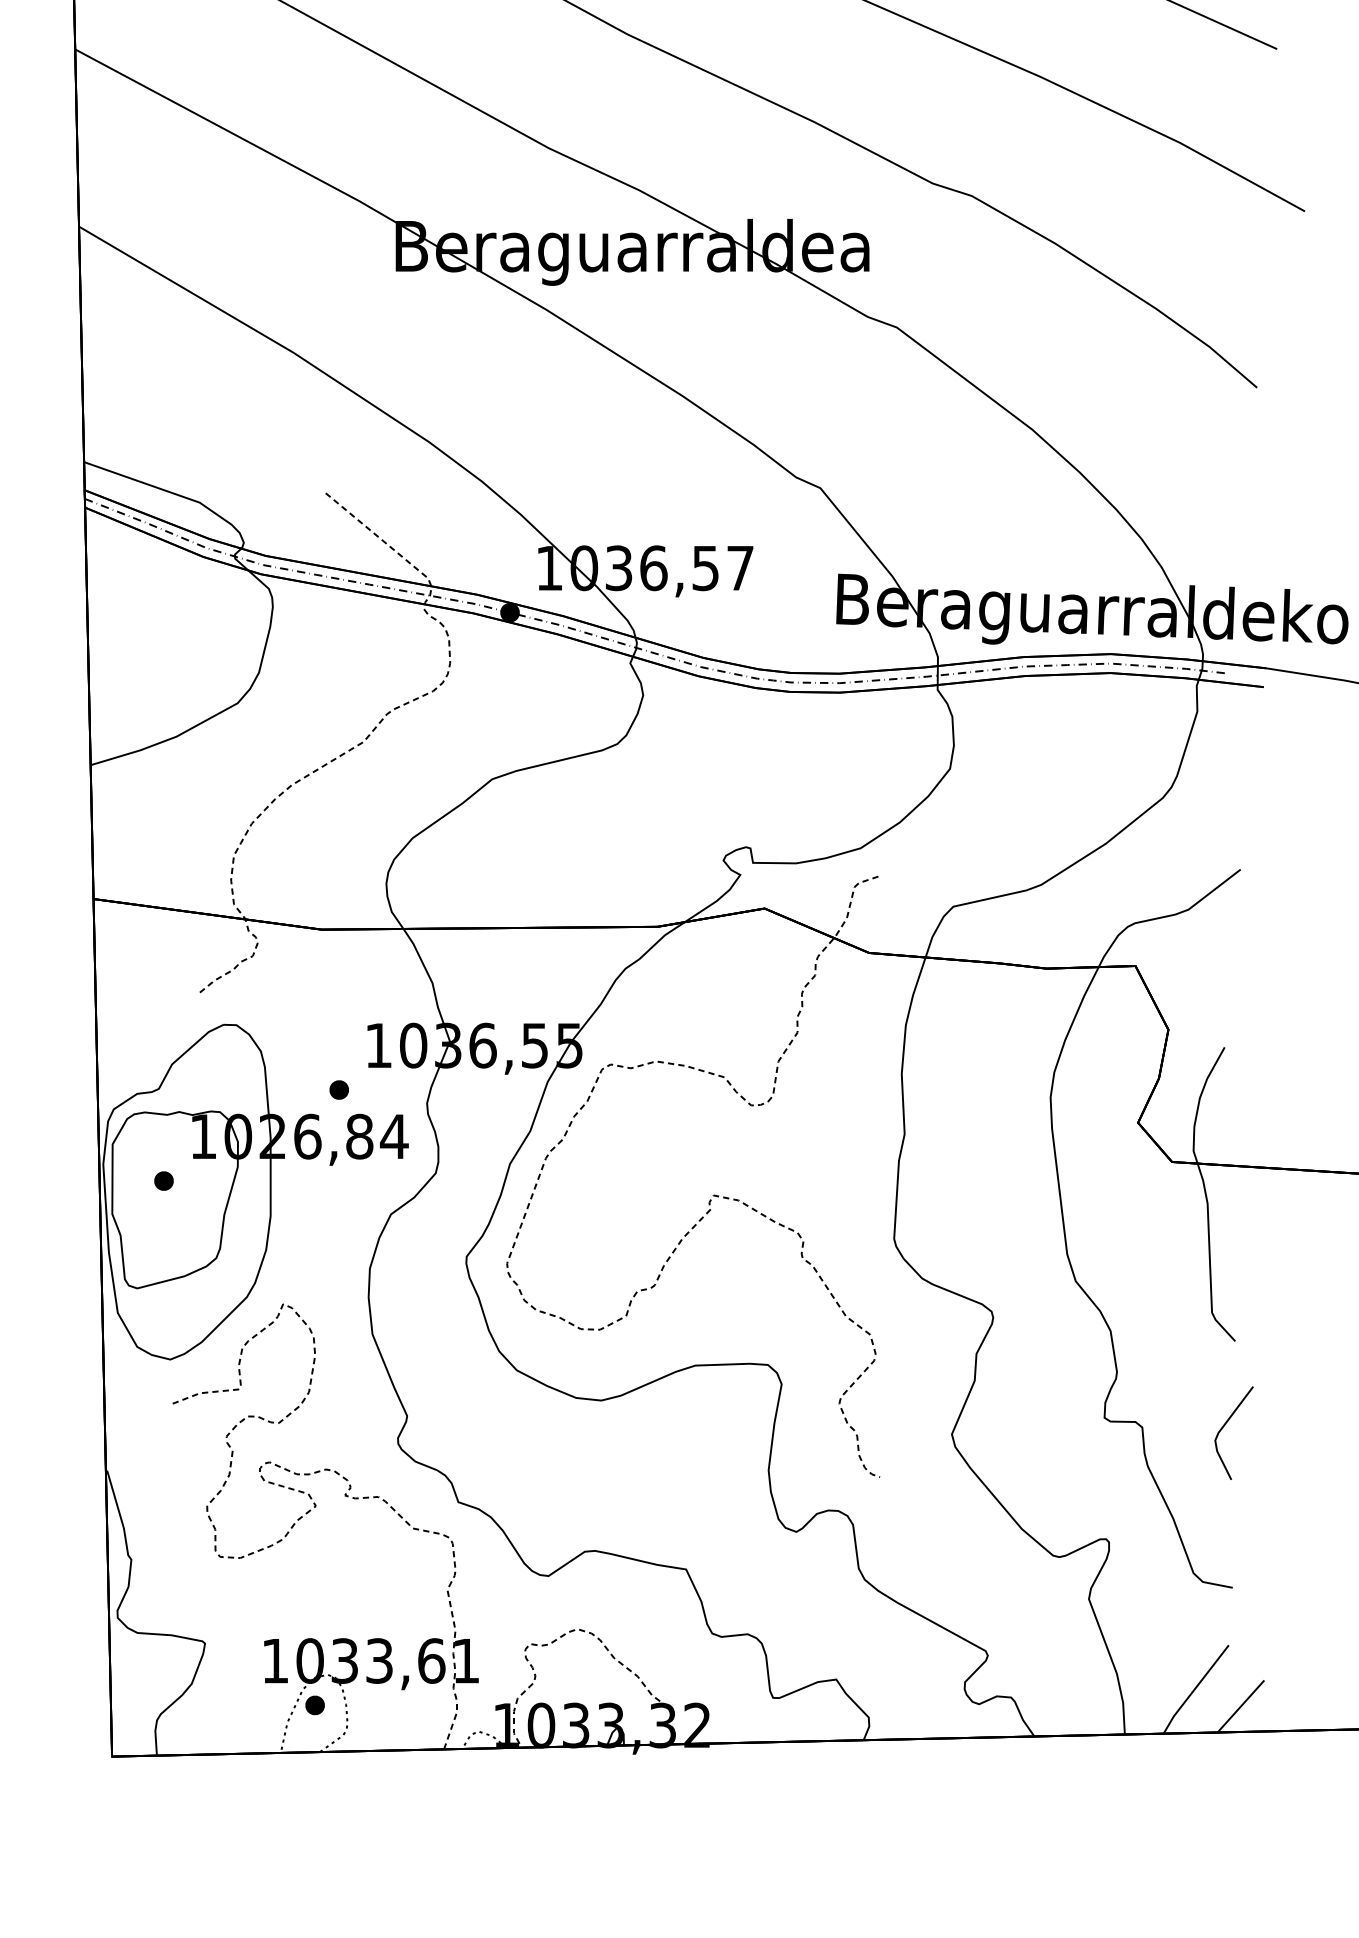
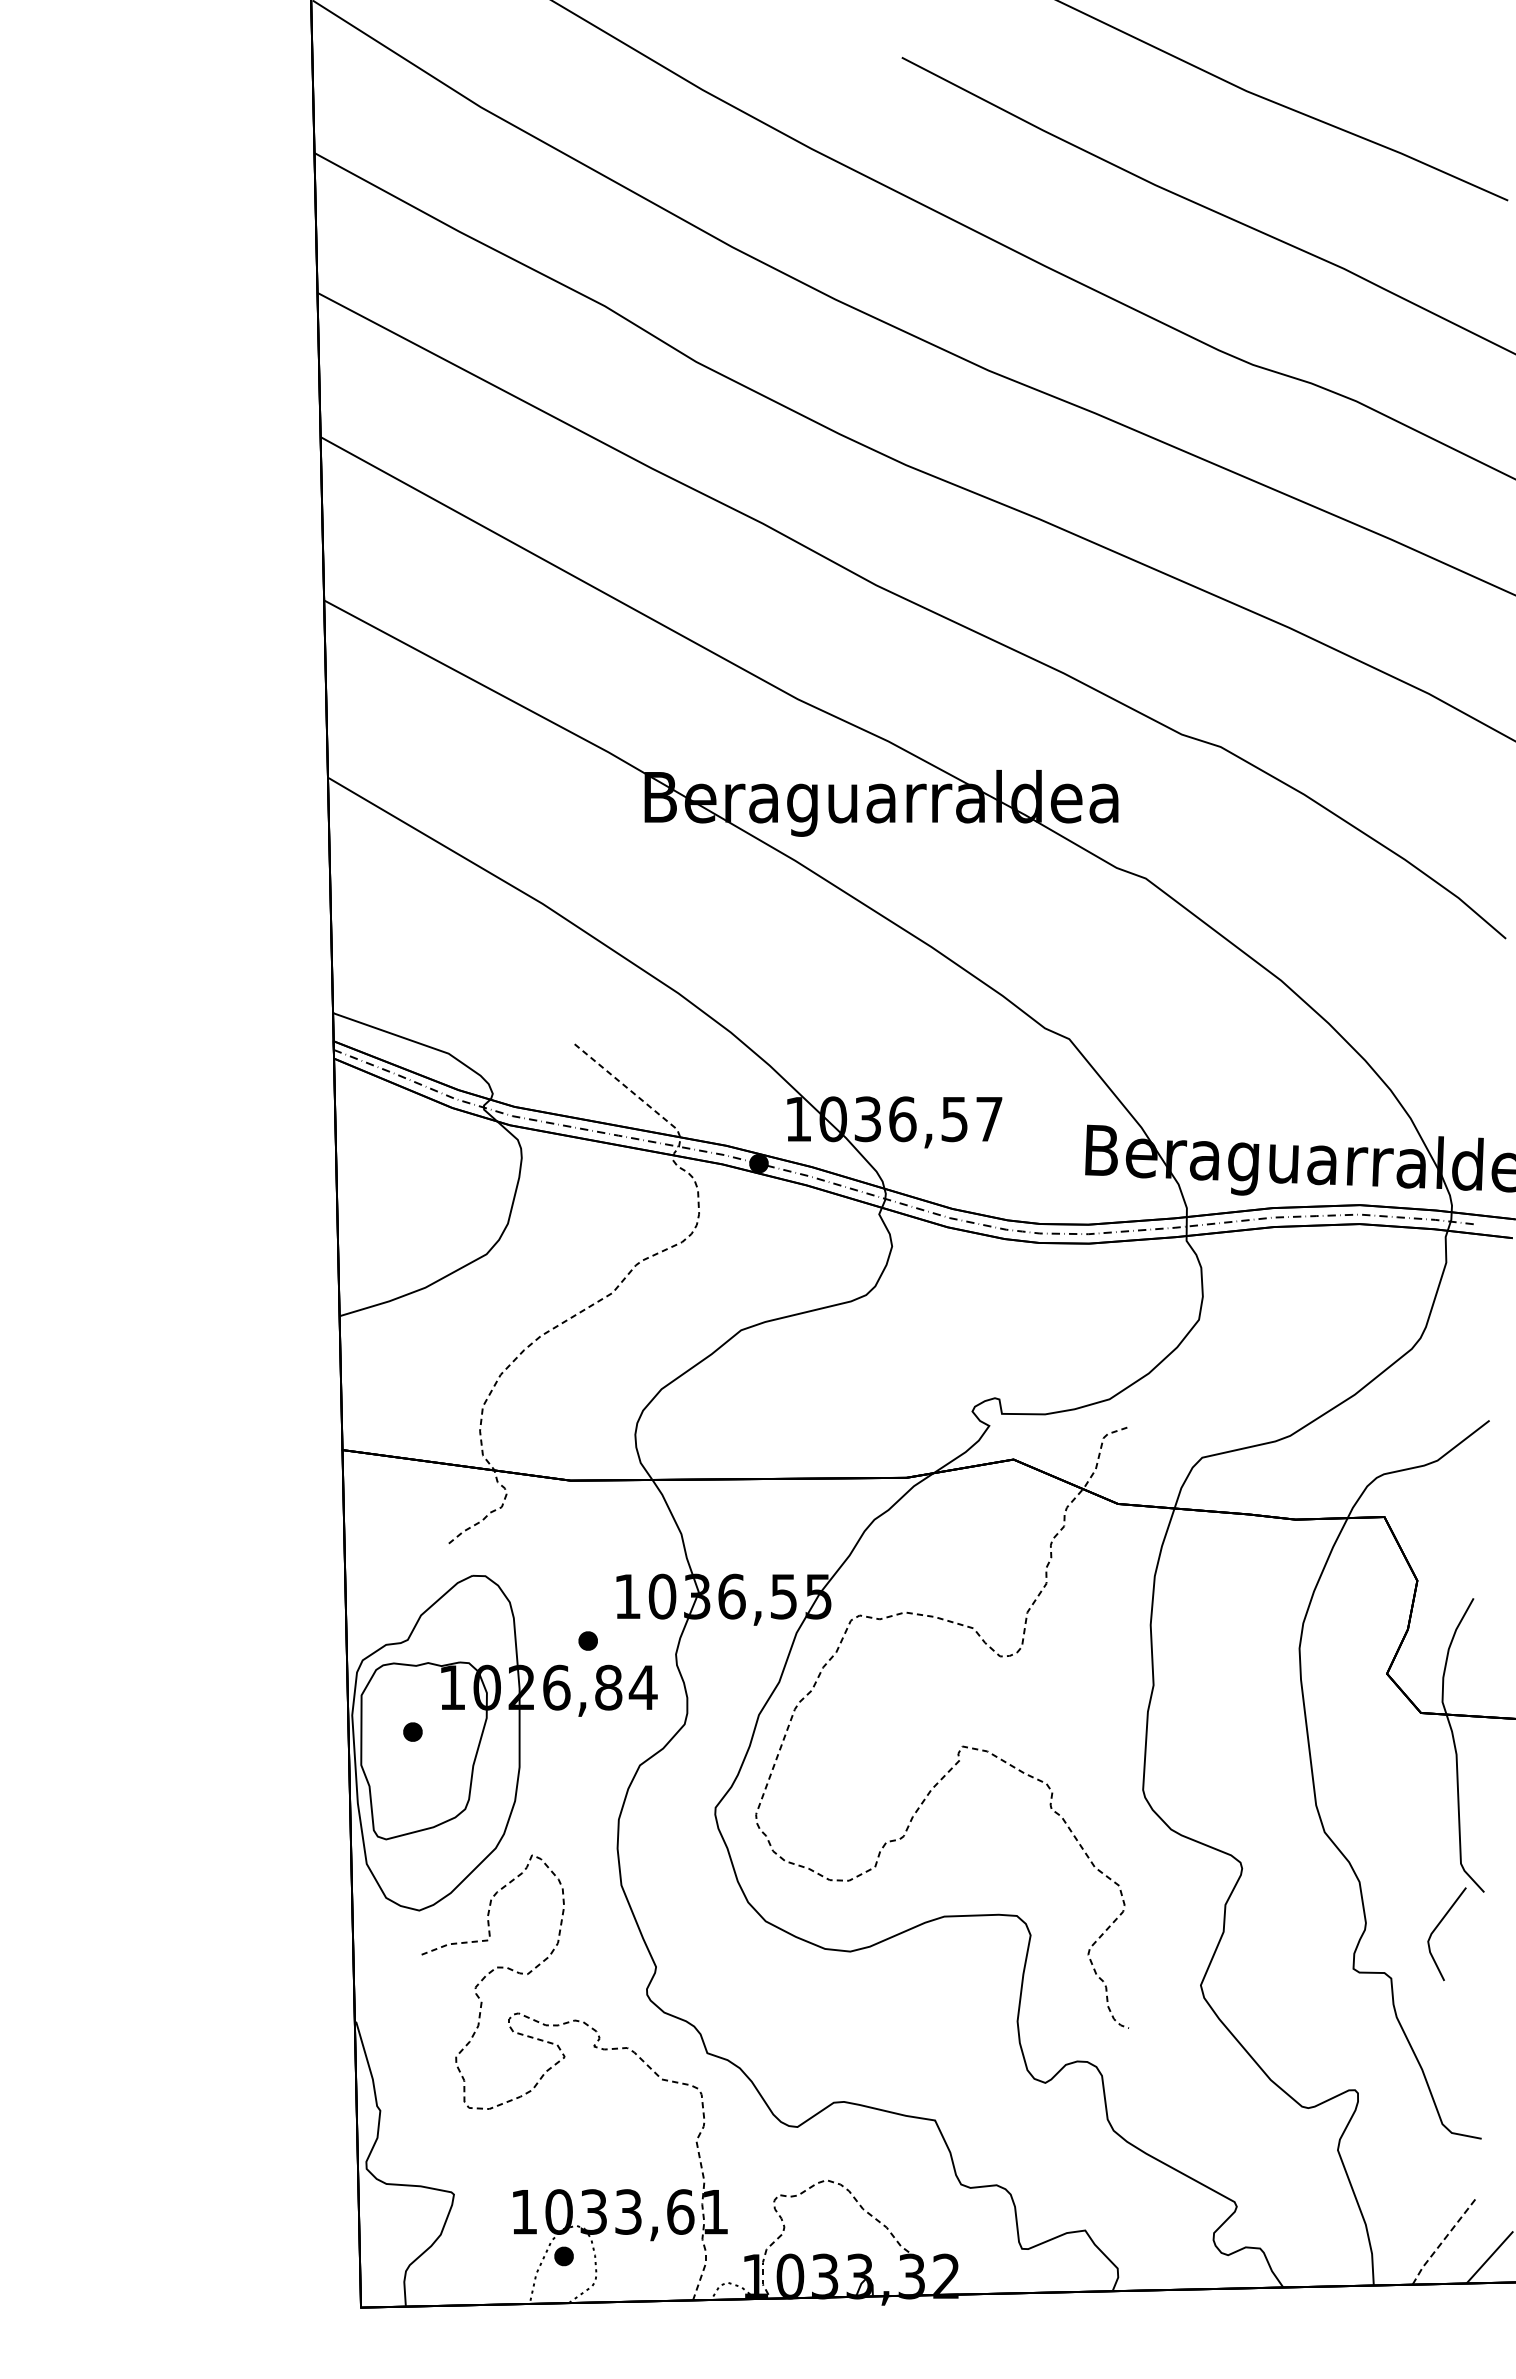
line: (1225, 1425) -> (1438, 1926), moved
line: (1194, 1689) -> (1443, 2240), solid -> dashed

